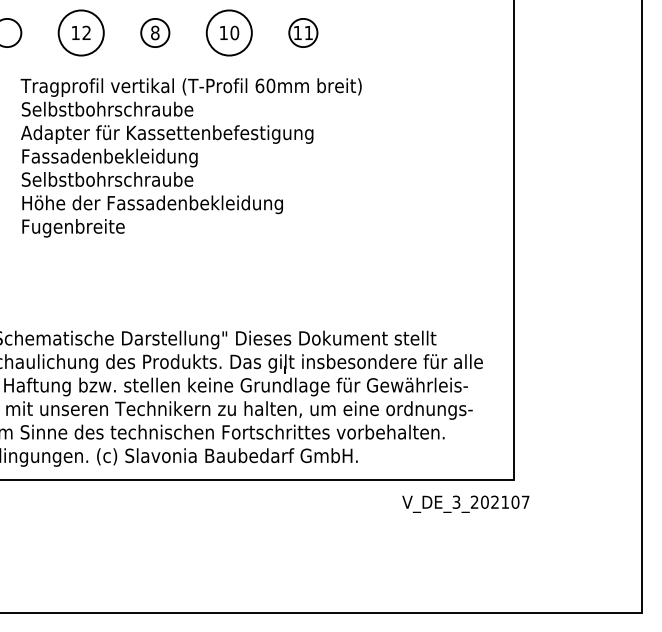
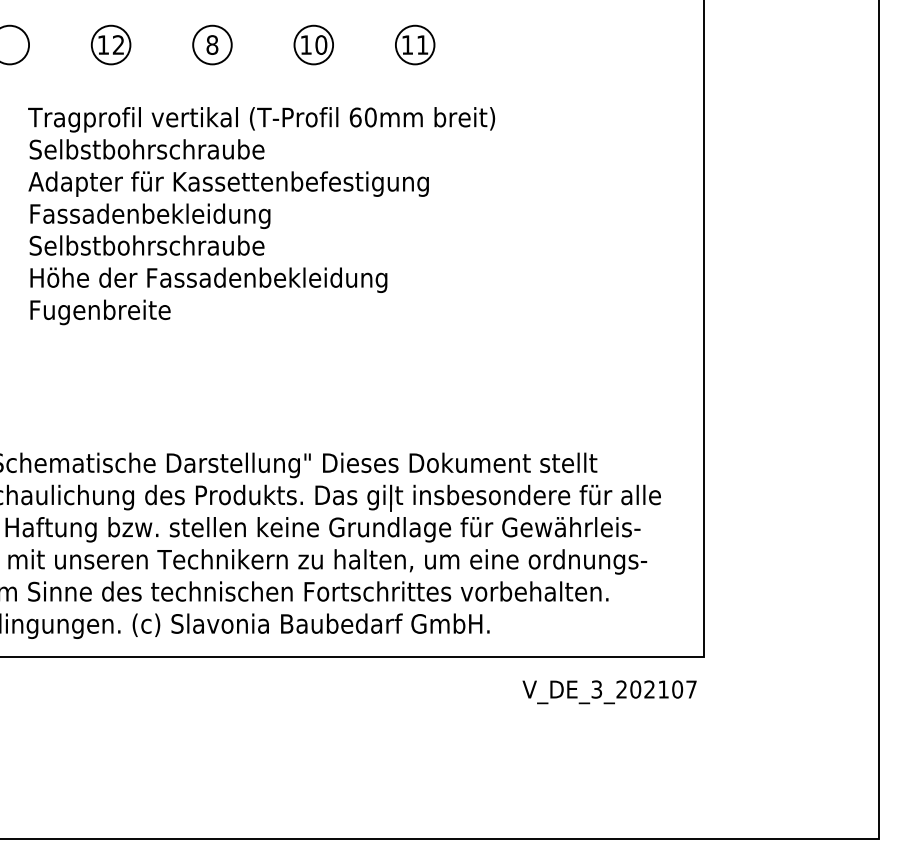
circle: (80, 32) -> (110, 44), size x0.62
circle: (229, 32) -> (313, 44), size x0.62
text: (465, 504) -> (609, 692), moved

